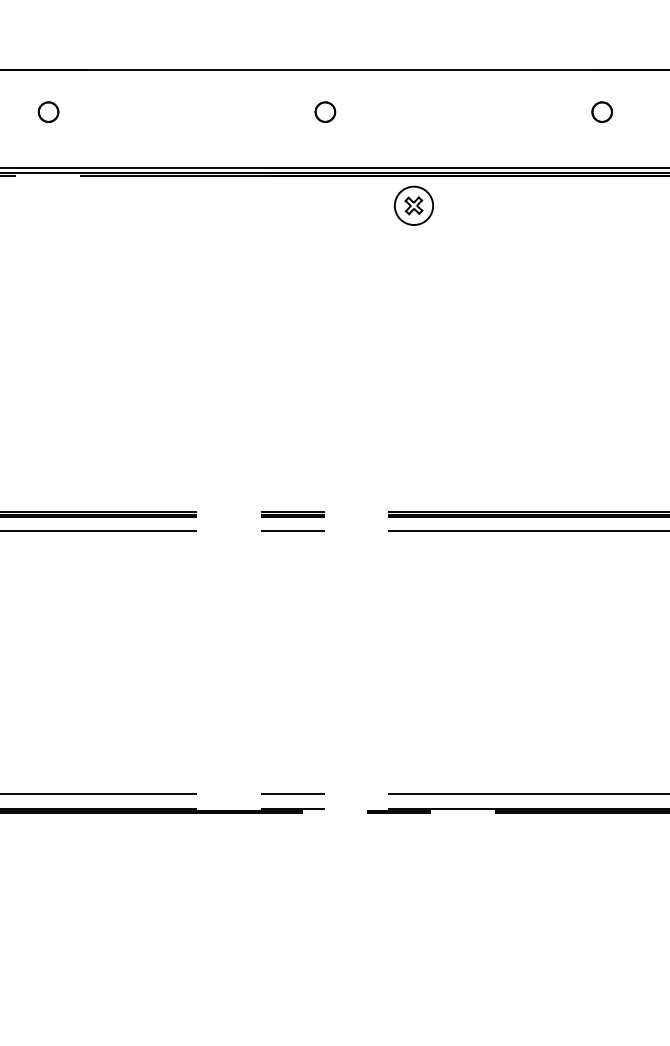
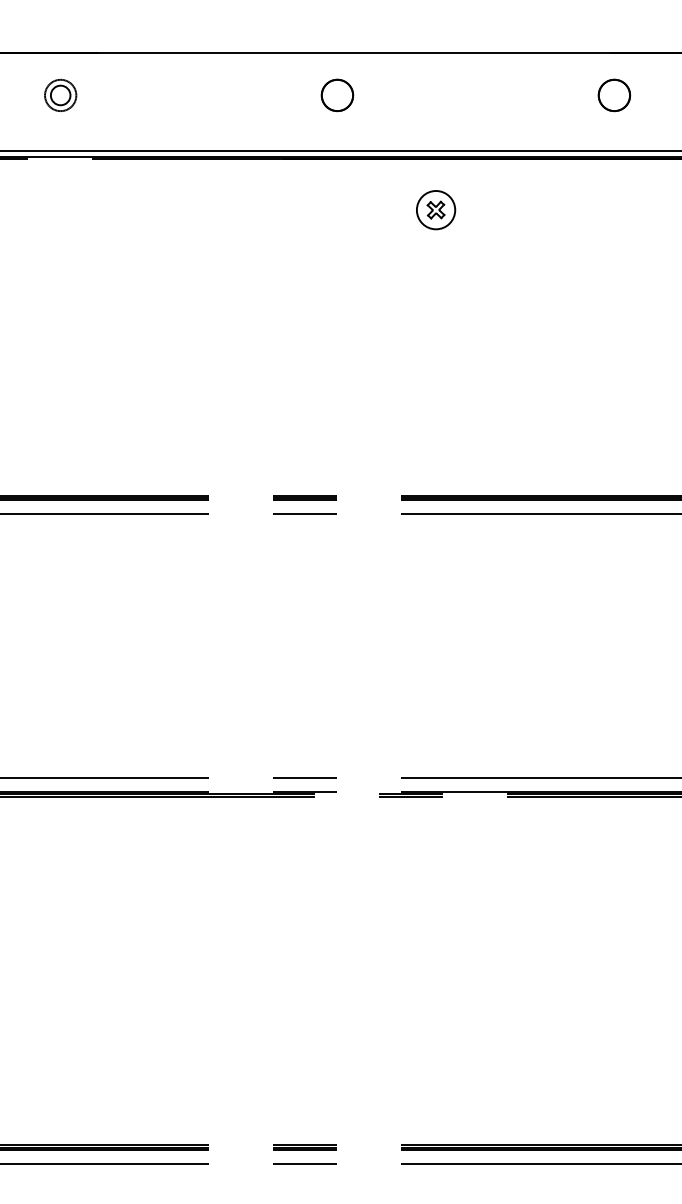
circle: (48, 112) -> (60, 95), size x1.6
part: (325, 112) -> (337, 95), size x1.6
part: (601, 112) -> (613, 95), size x1.6
part: (414, 206) -> (436, 210), moved

